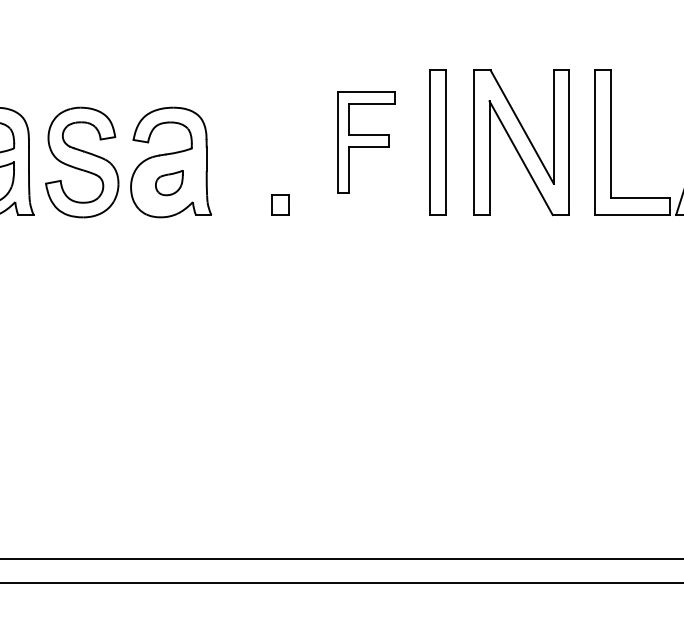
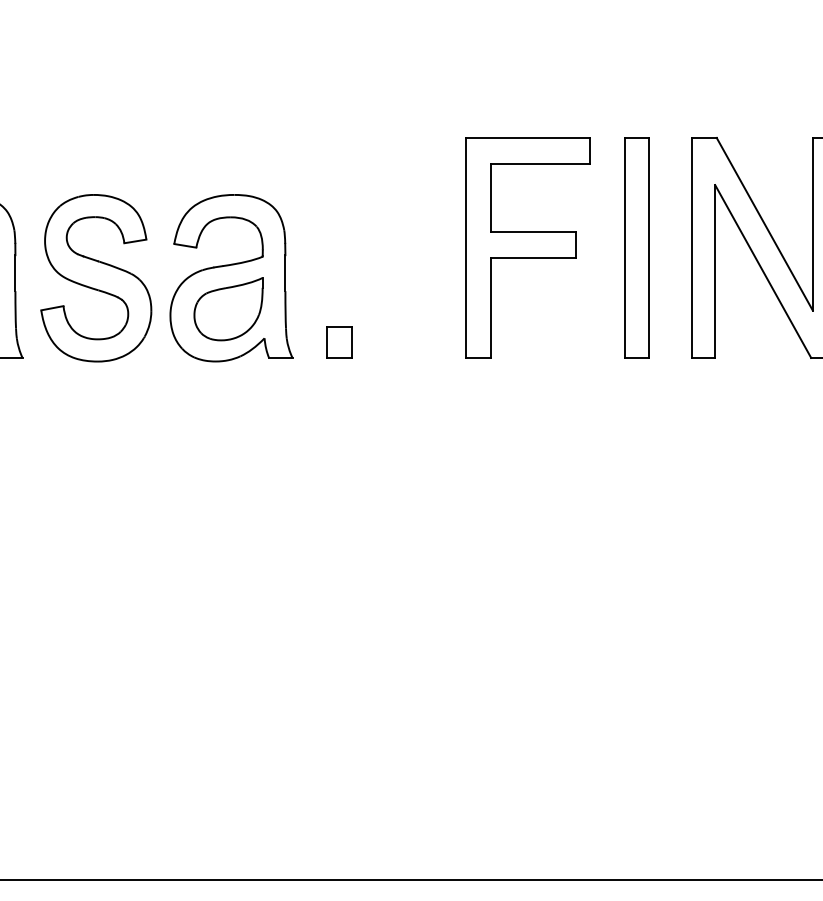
part: (366, 142) -> (528, 247), size x1.43
part: (169, 182) -> (228, 308), size x1.67
part: (280, 204) -> (339, 341), moved

